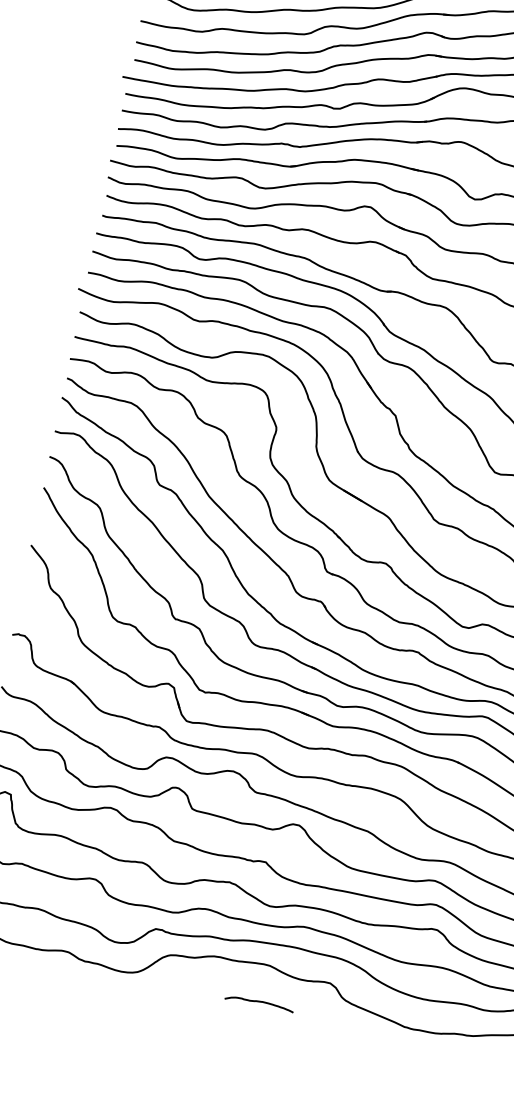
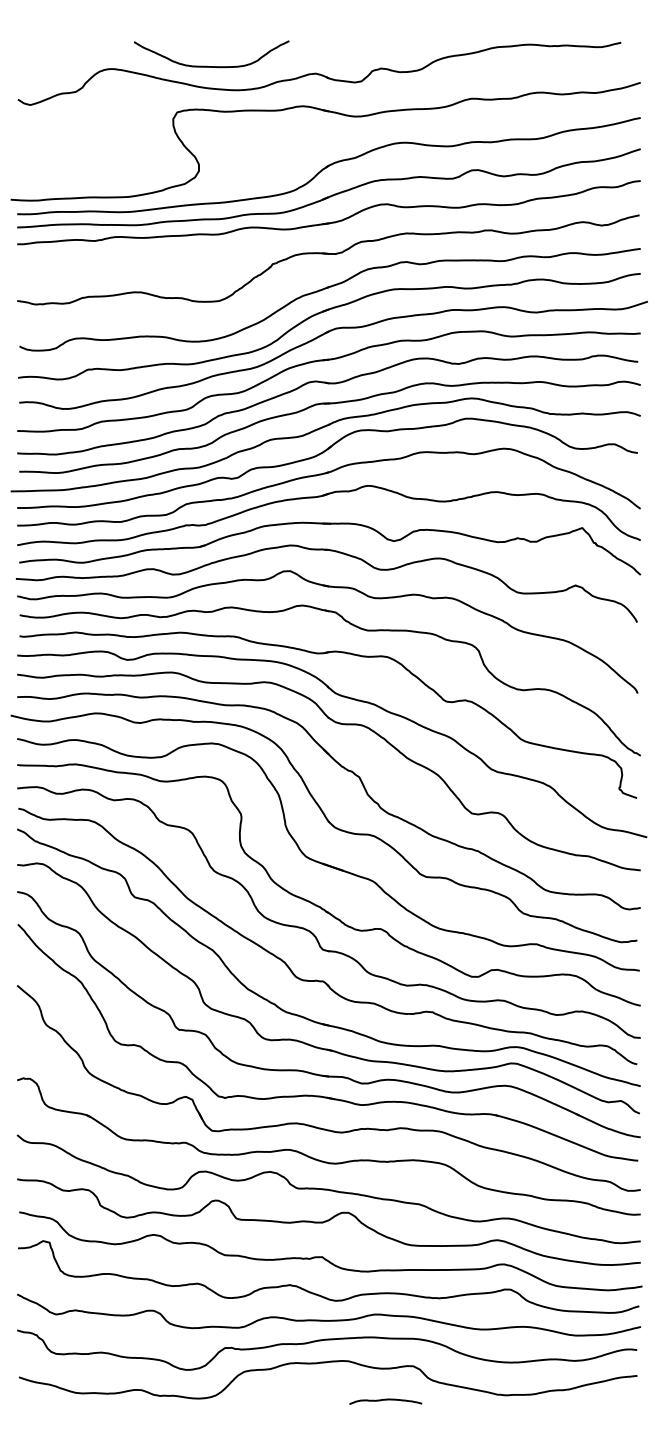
curve: (259, 1002) -> (385, 1400), moved

